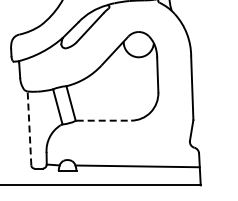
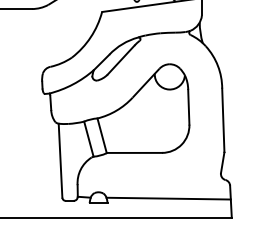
line: (104, 120) -> (135, 152), dashed -> solid
line: (29, 128) -> (60, 160), dashed -> solid

